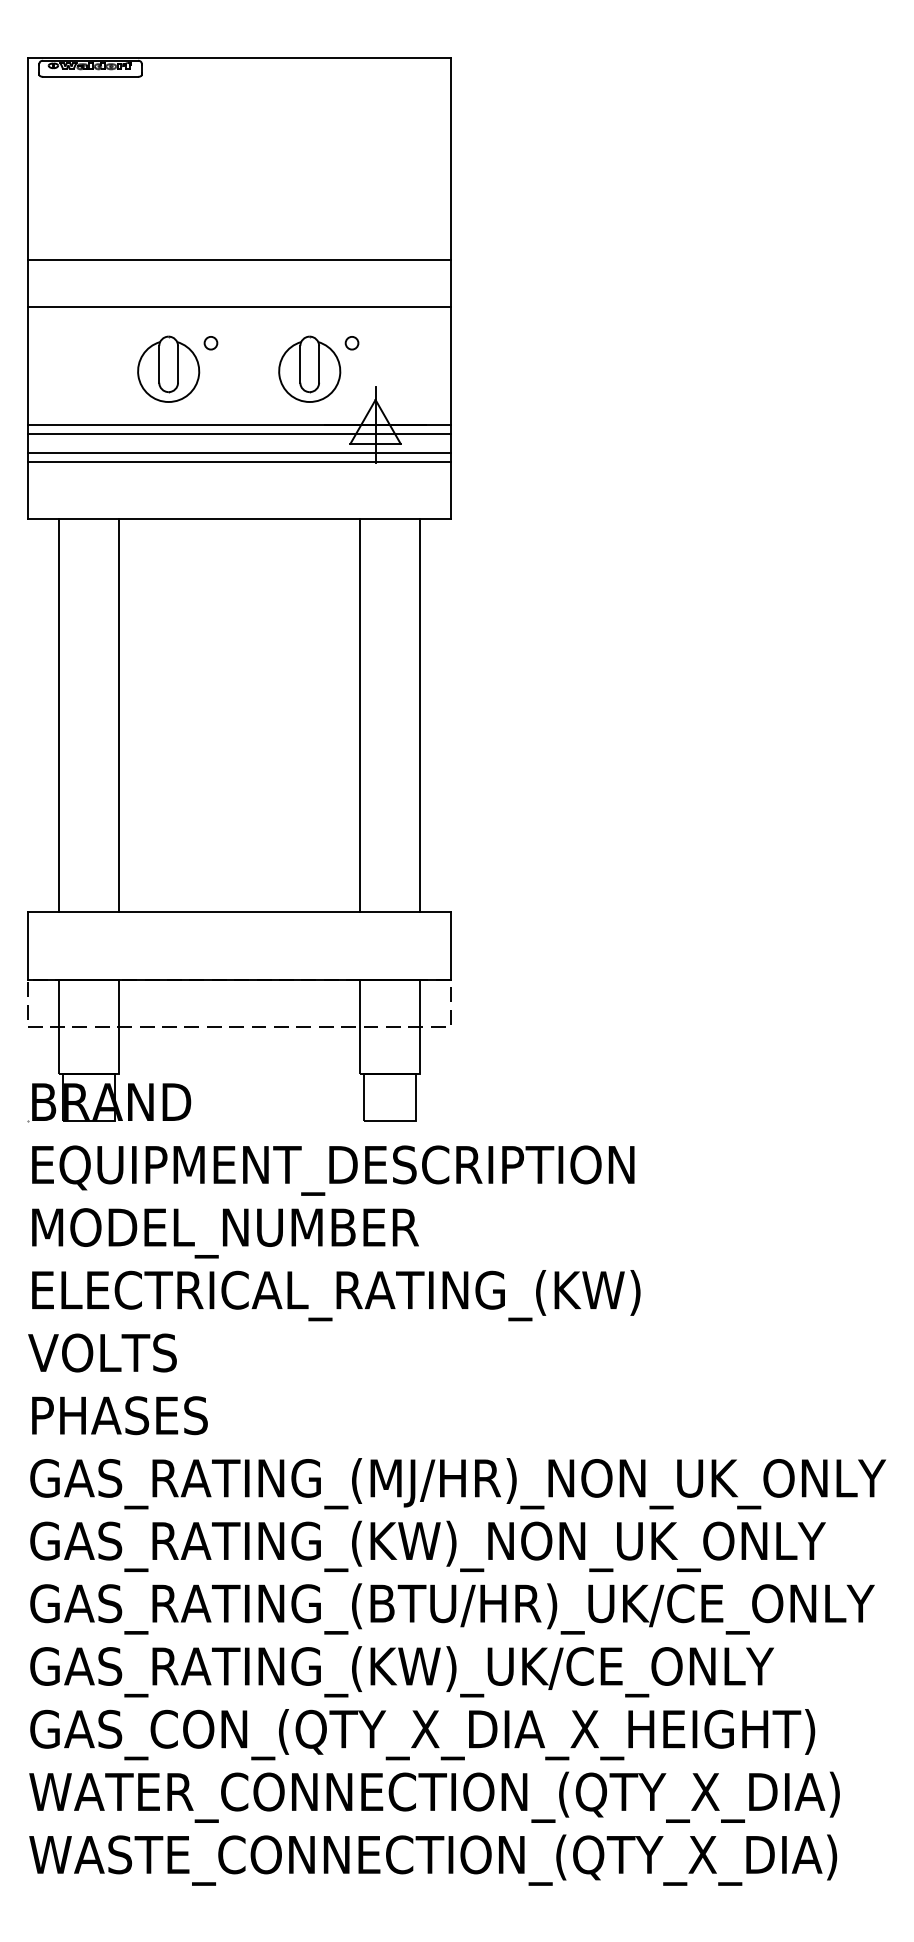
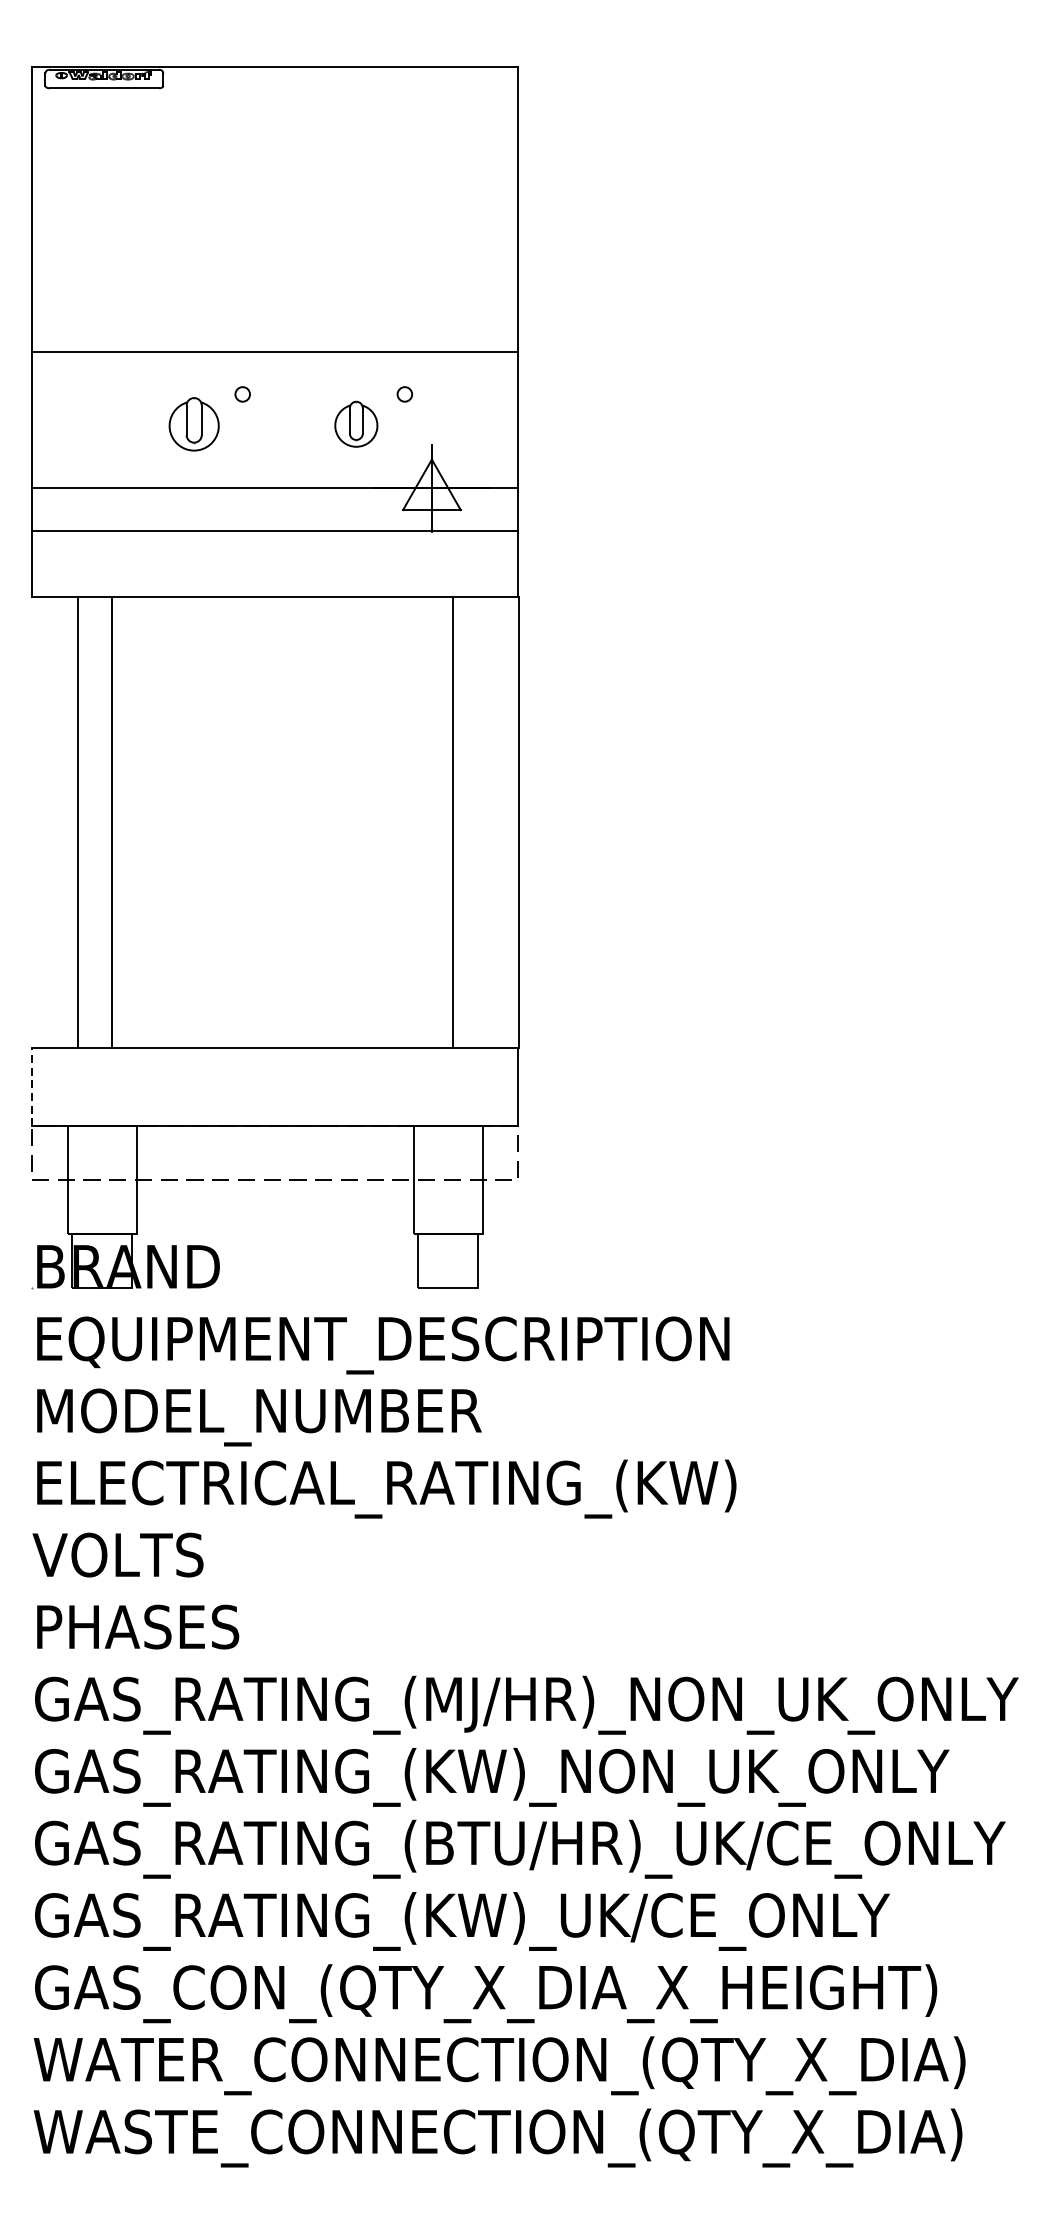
line: (238, 260) -> (274, 299), removed
part: (168, 368) -> (193, 423), size x0.7
part: (309, 368) -> (355, 423), size x0.6
line: (238, 434) -> (274, 499), removed
line: (238, 452) -> (274, 520), removed
line: (58, 715) -> (111, 822), moved
line: (118, 715) -> (77, 822), moved
line: (359, 715) -> (452, 822), moved
line: (419, 715) -> (519, 822), moved
line: (27, 945) -> (31, 1086), solid -> dashed

